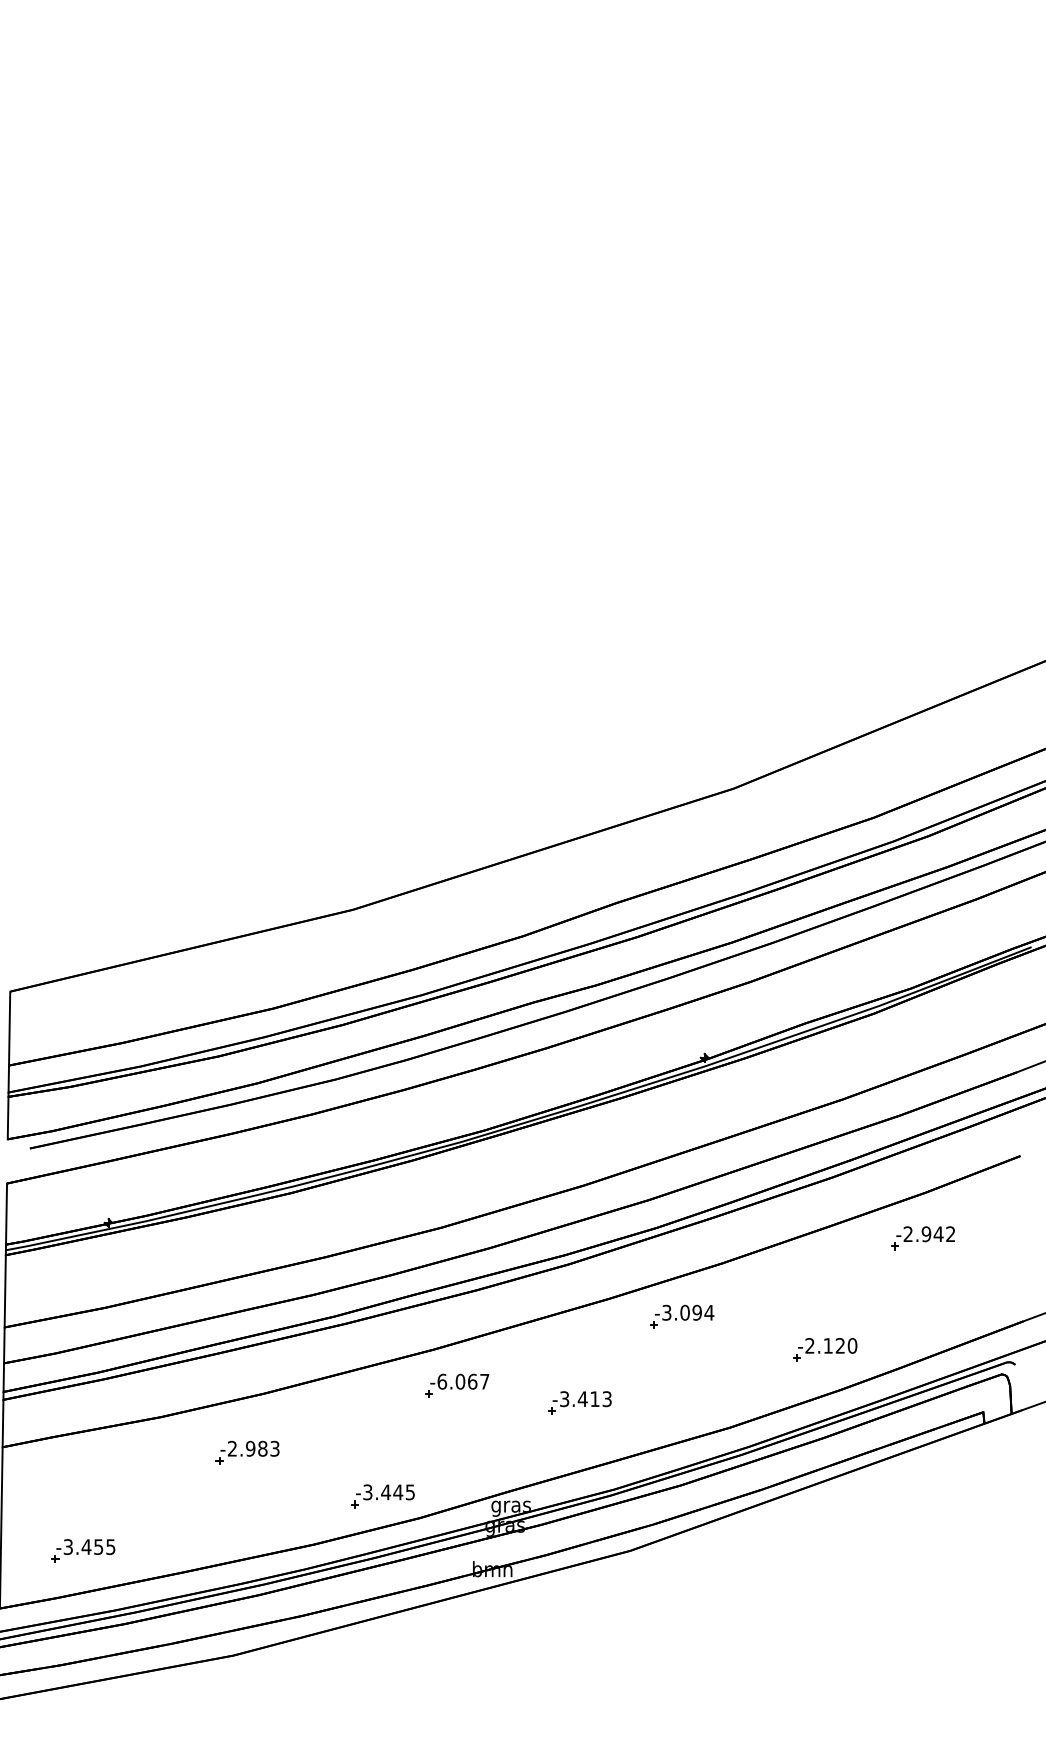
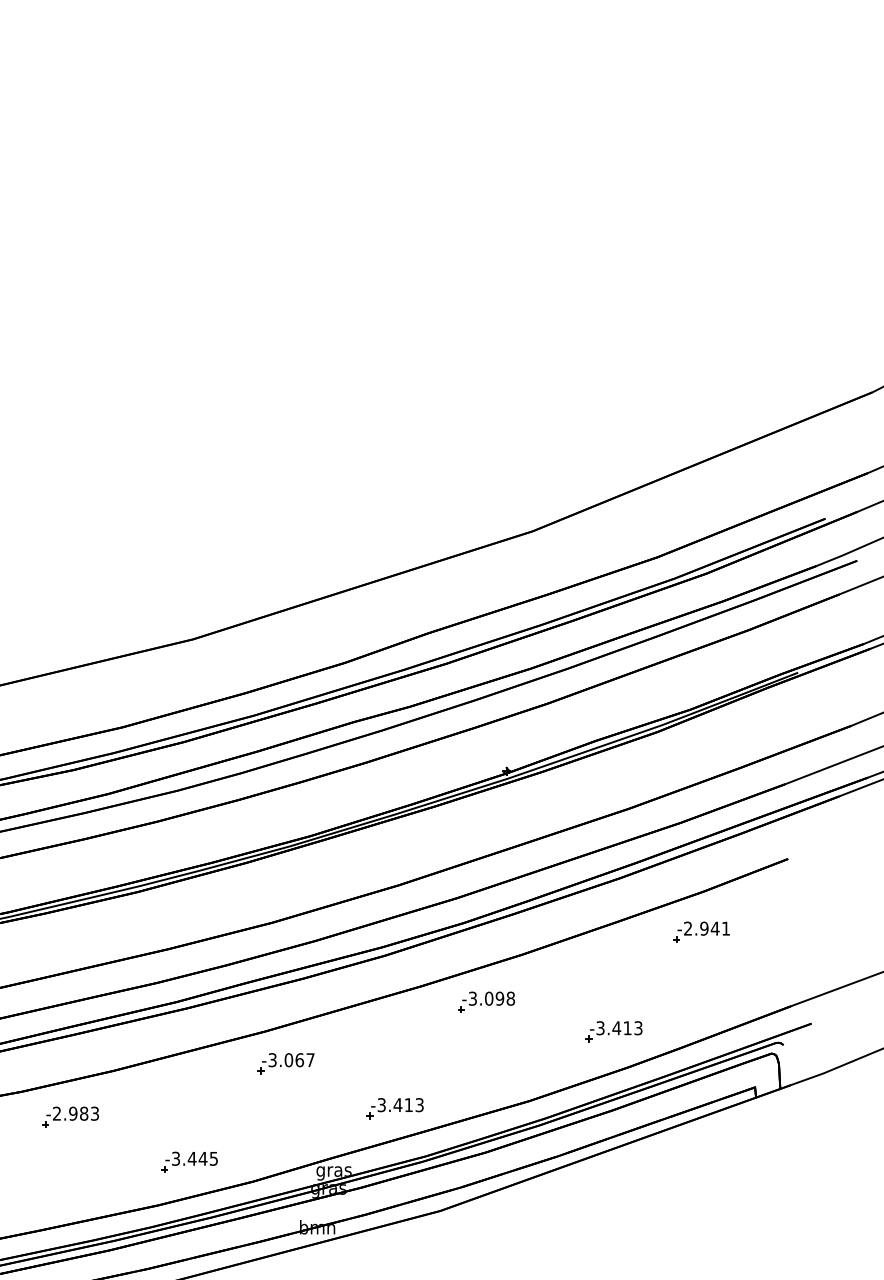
text: (950, 1233) -> (725, 928), -2.942 -> -2.941
text: (709, 1312) -> (510, 998), -3.094 -> -3.098
text: (831, 1345) -> (619, 1027), -2.120 -> -3.413
text: (442, 1381) -> (272, 1059), -6.067 -> -3.067
part: (579, 1402) -> (395, 1108), moved
part: (247, 1452) -> (70, 1117), moved
part: (382, 1496) -> (189, 1162), moved

